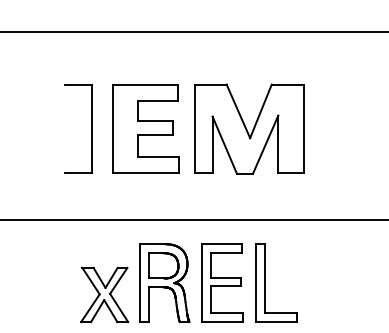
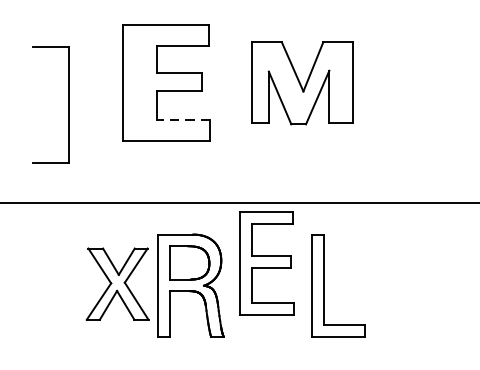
part: (91, 128) -> (67, 104), moved
part: (249, 128) -> (302, 82), size x0.7
line: (158, 156) -> (183, 119), solid -> dashed
part: (222, 282) -> (267, 262), moved
part: (104, 294) -> (117, 283), moved

